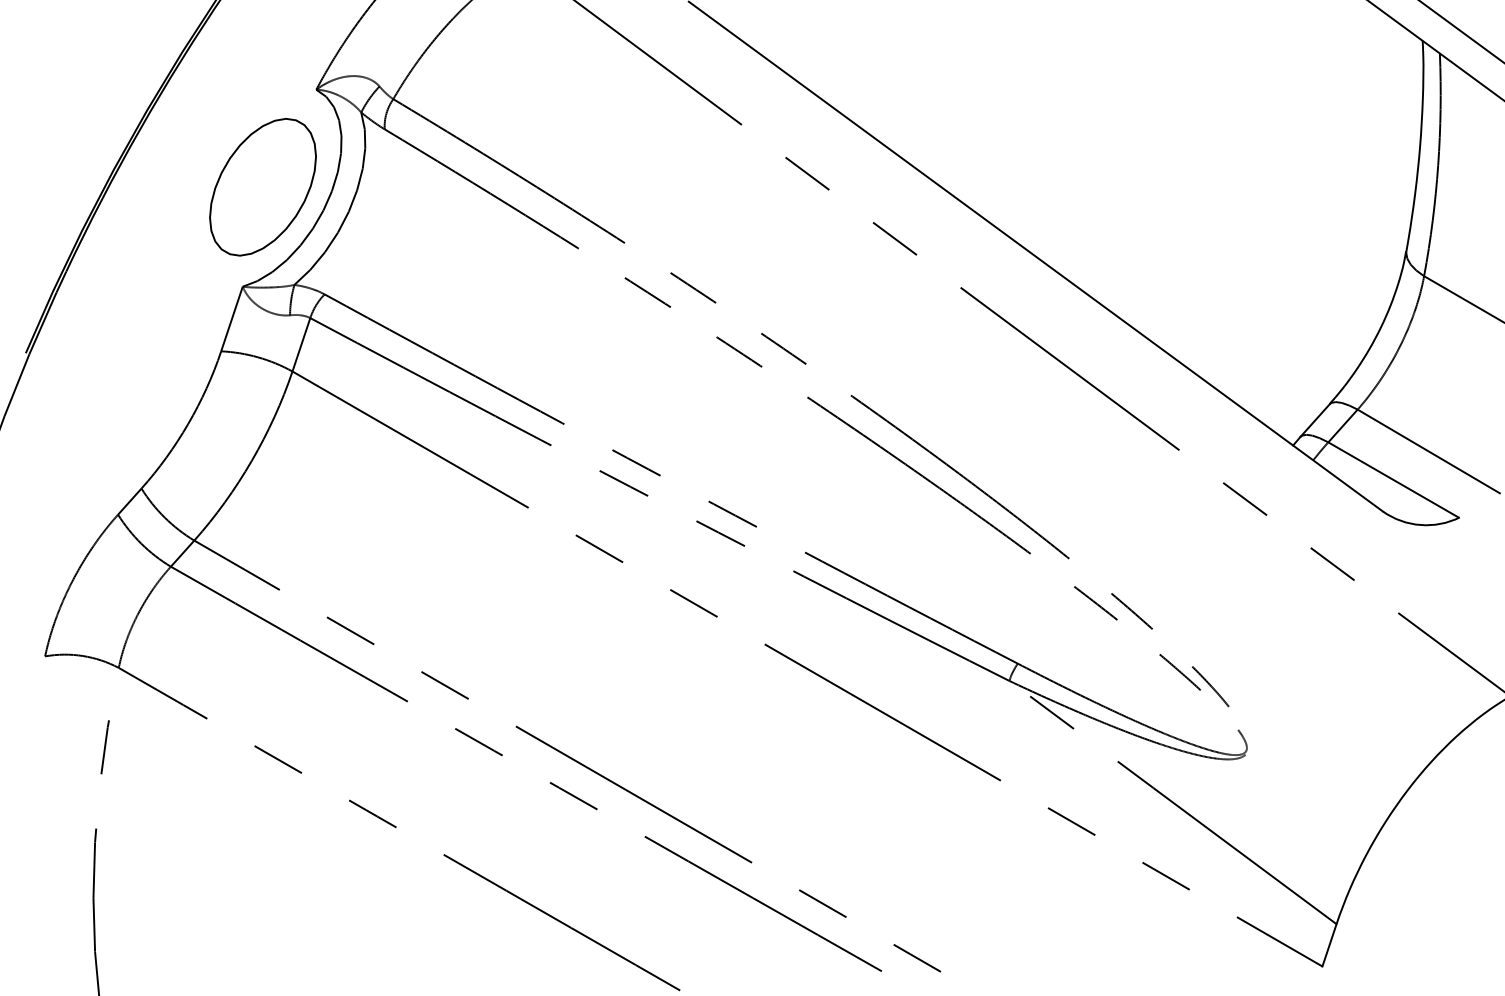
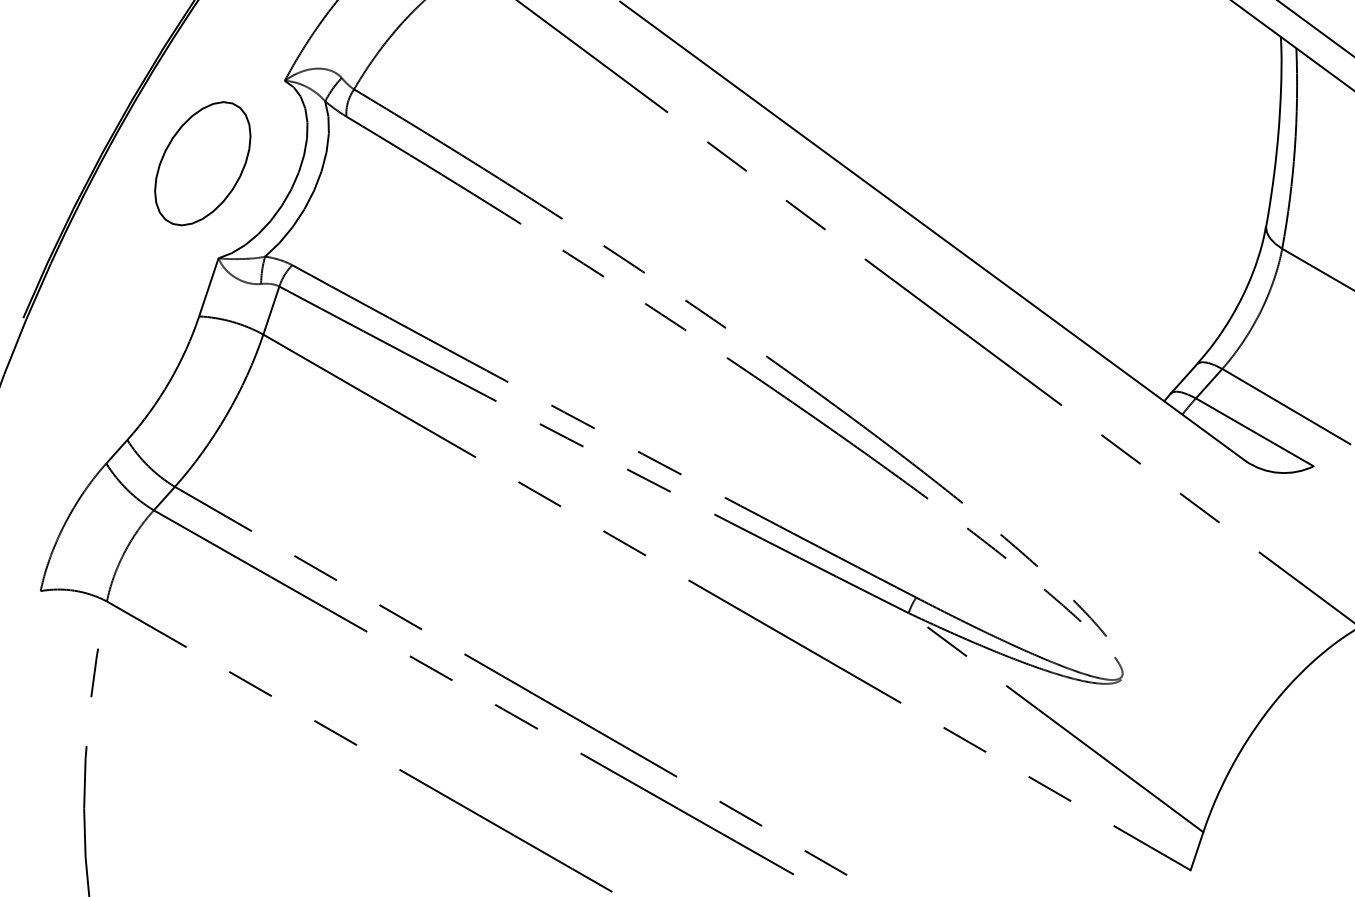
part: (262, 187) -> (202, 163), moved

